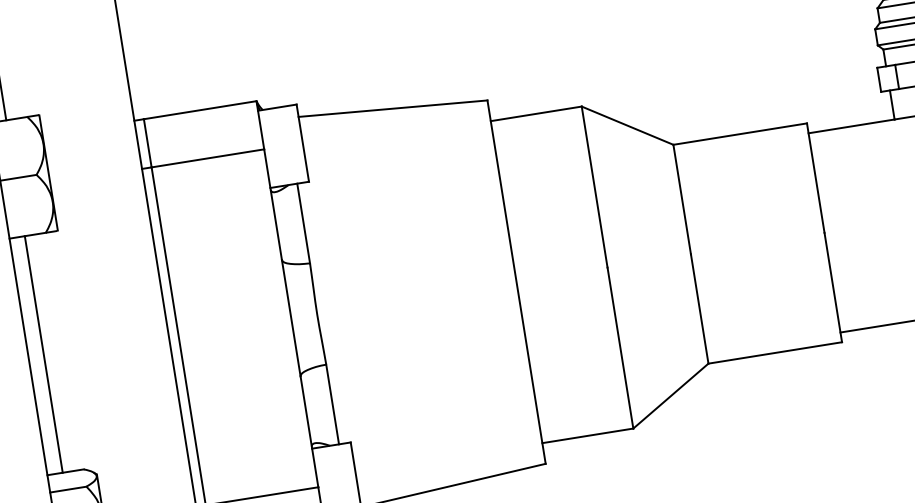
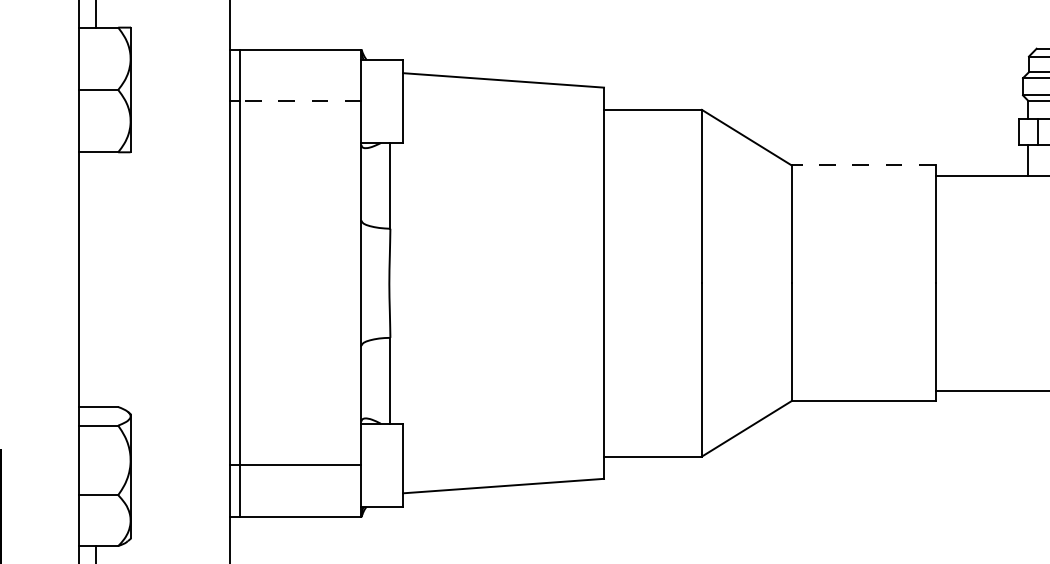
line: (740, 134) -> (863, 165), solid -> dashed
line: (207, 158) -> (300, 101), solid -> dashed
line: (43, 354) -> (95, 279), removed

